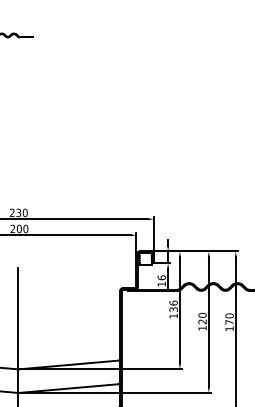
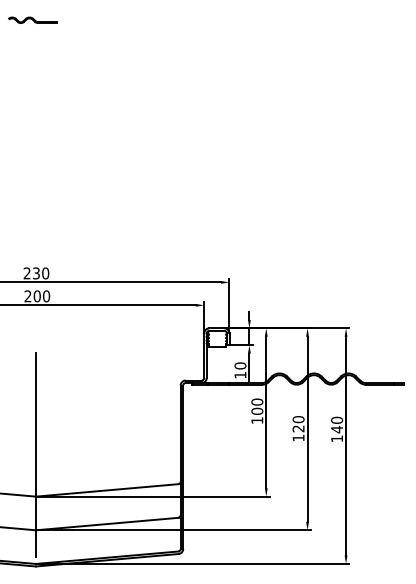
text: (161, 277) -> (240, 365), 16 -> 10
text: (173, 306) -> (257, 406), 136 -> 100
text: (229, 322) -> (336, 429), 170 -> 140

